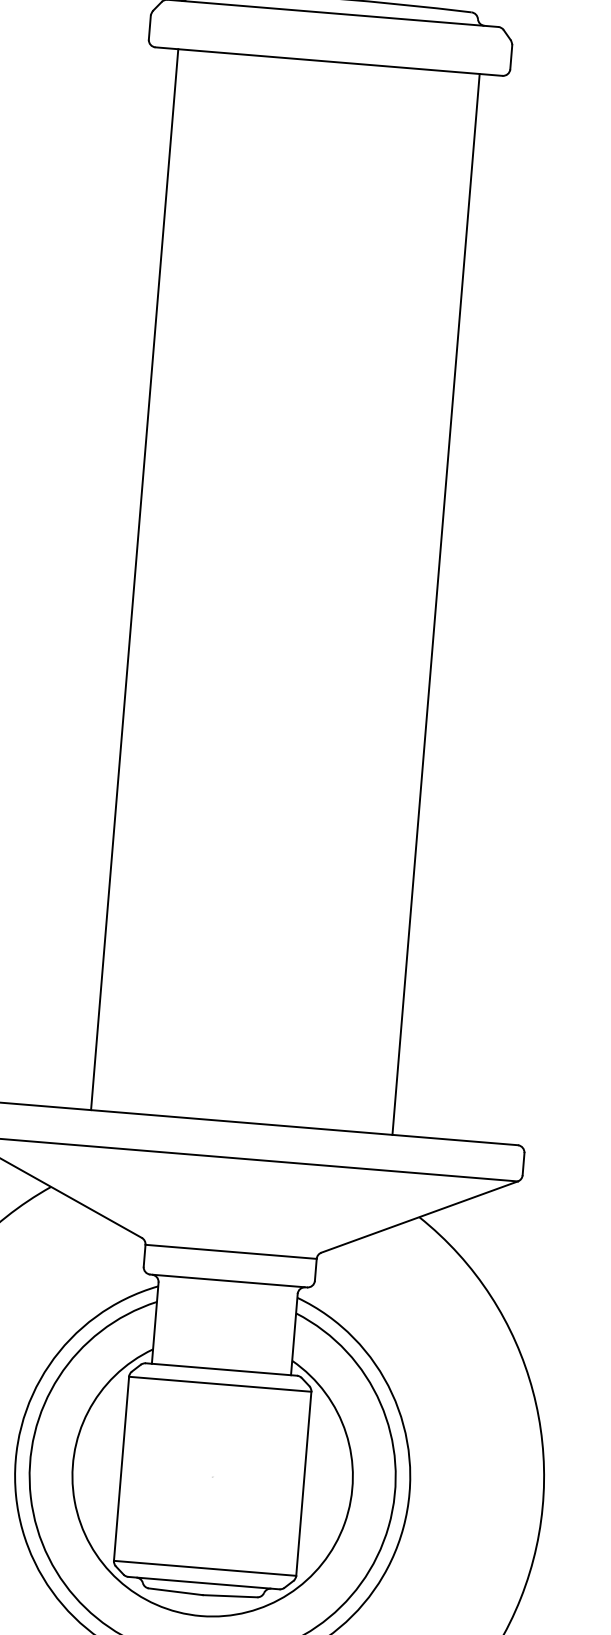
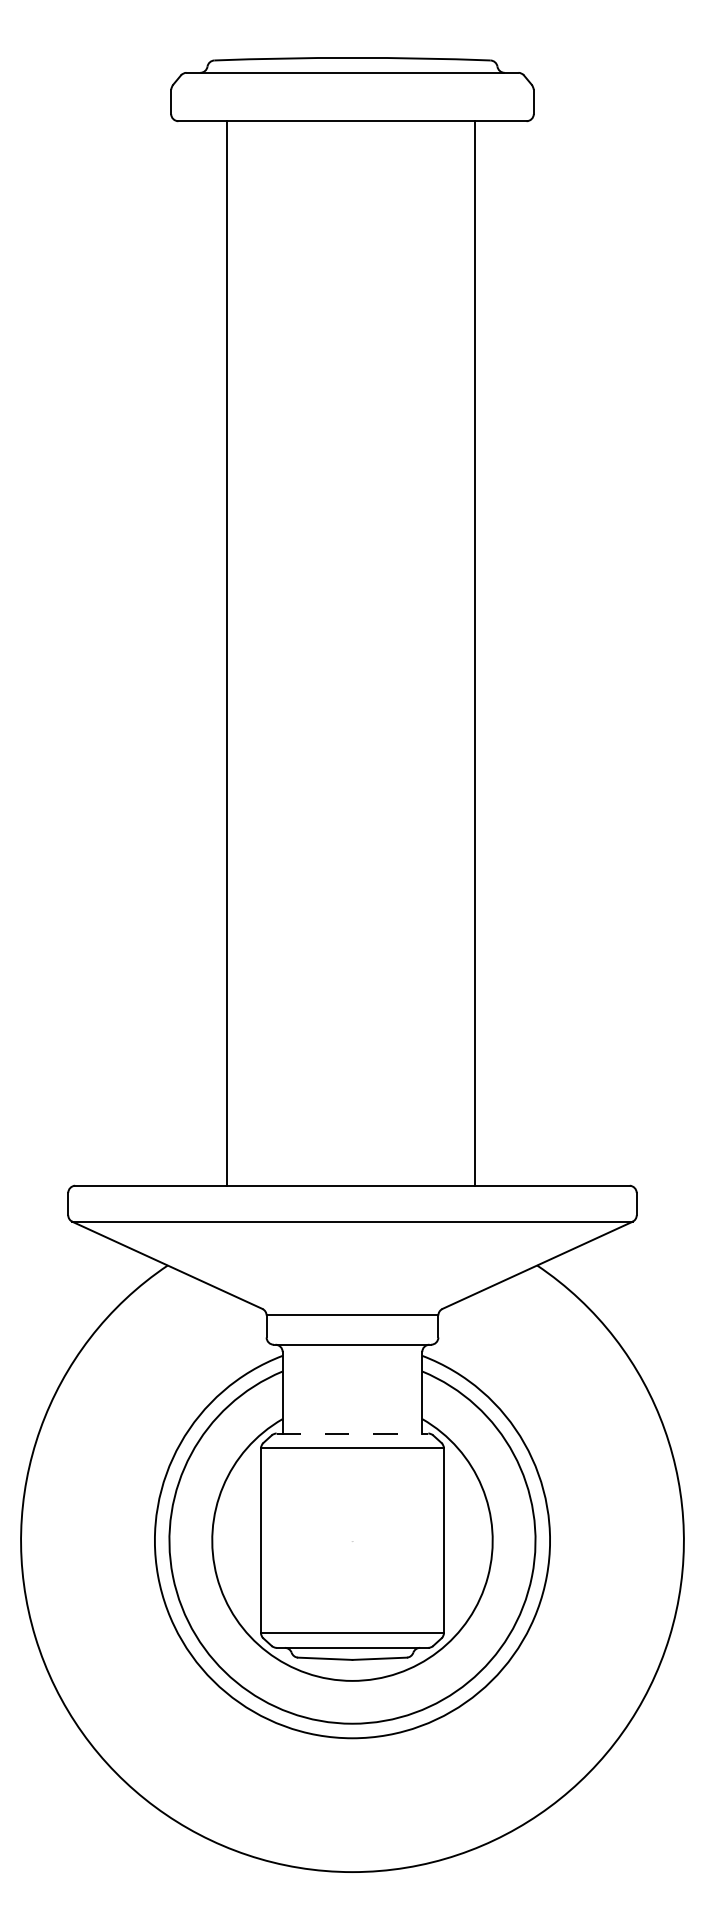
line: (134, 579) -> (227, 653), moved
line: (435, 604) -> (474, 653), moved
line: (221, 1369) -> (352, 1433), solid -> dashed

